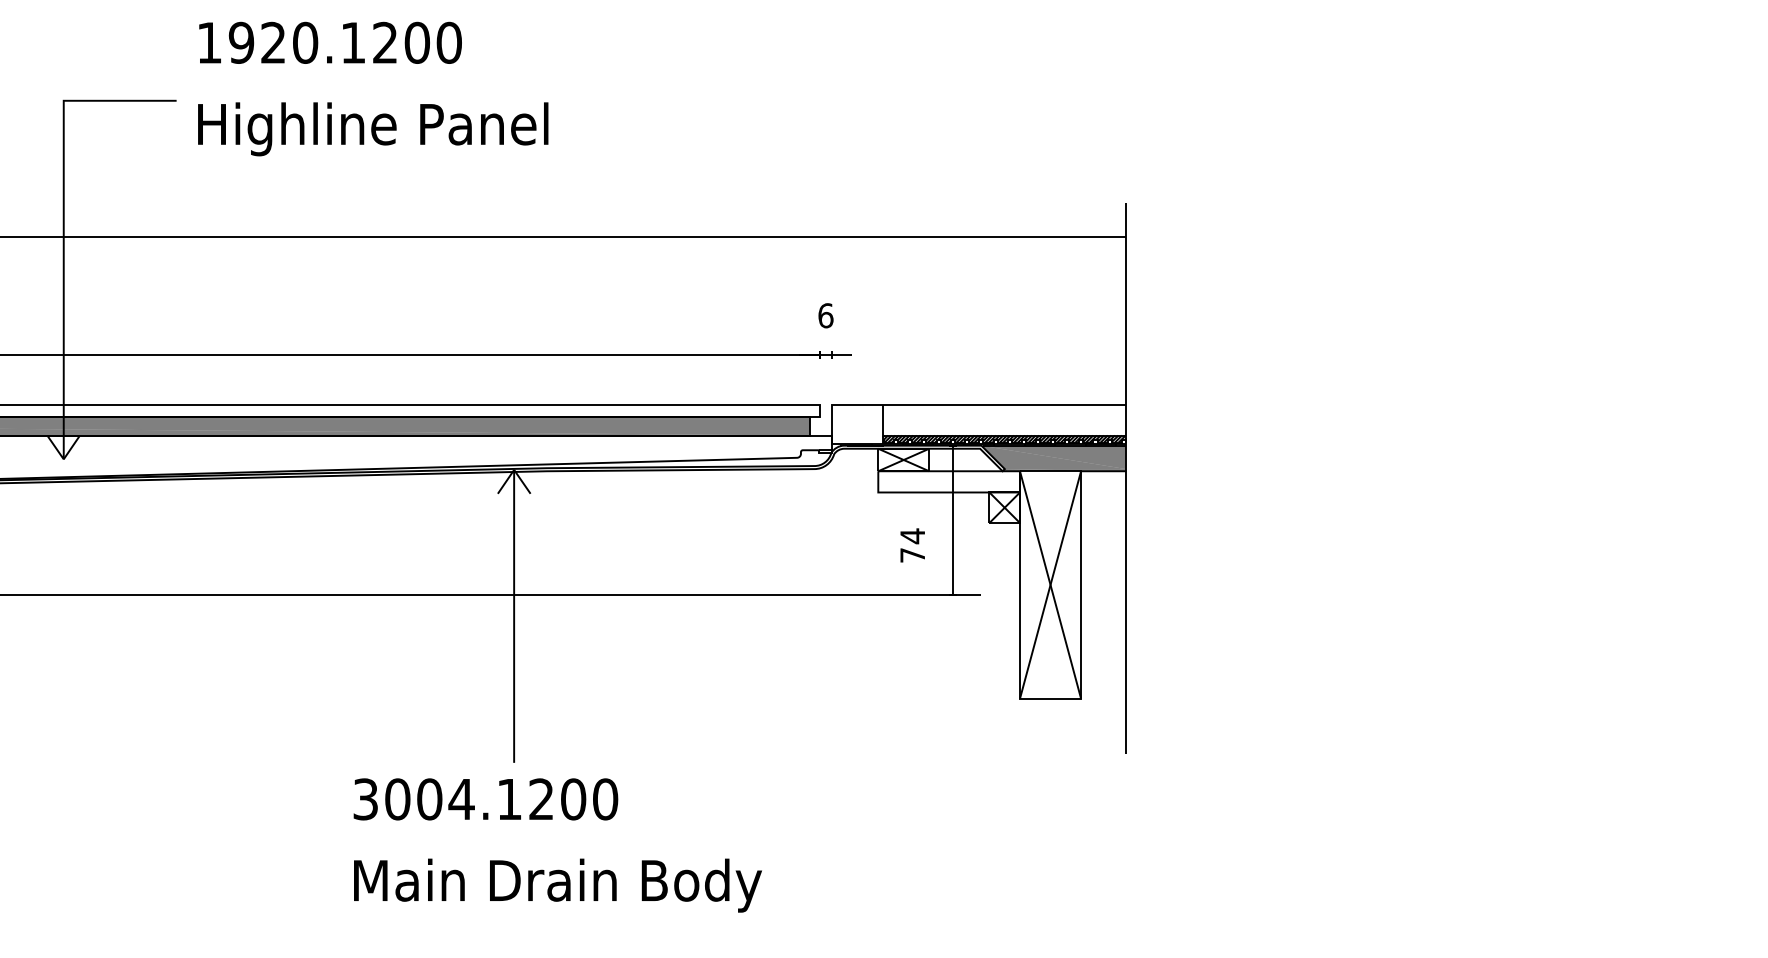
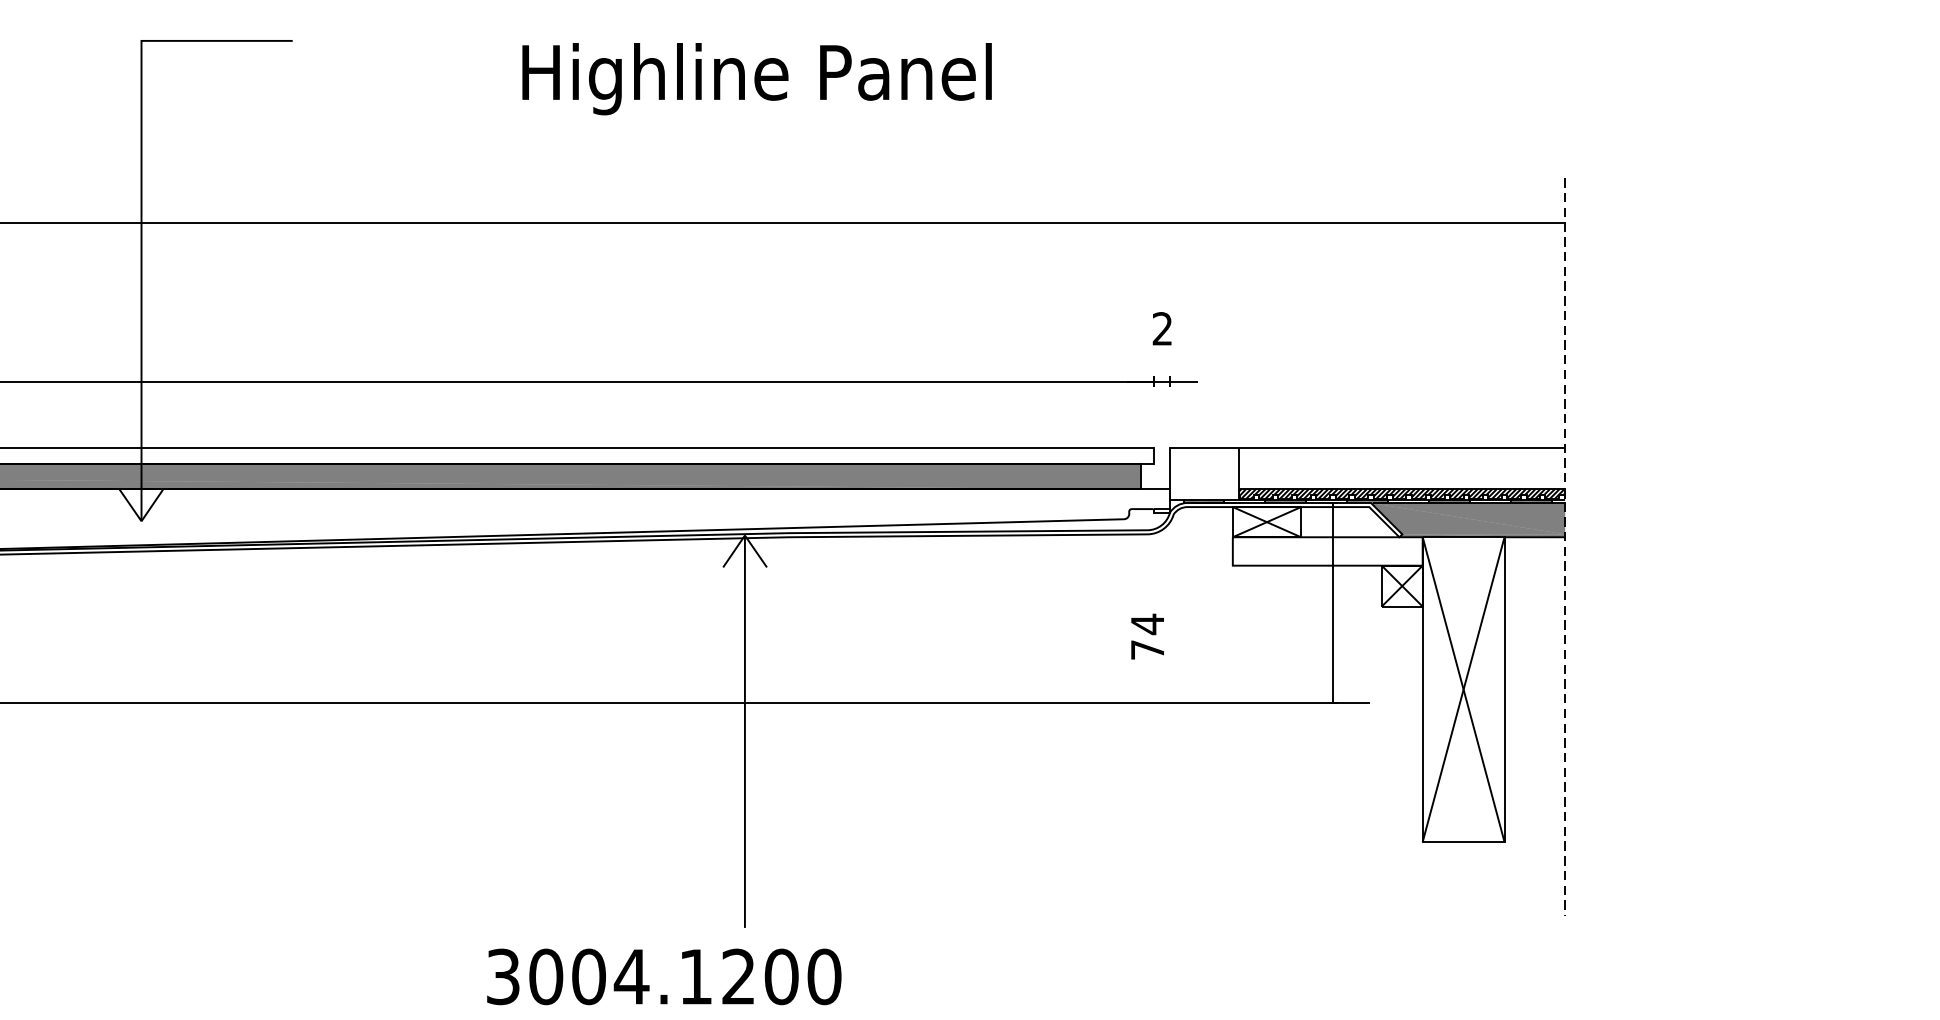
text: (373, 129) -> (757, 79), moved
text: (825, 315) -> (1162, 328), 6 -> 2
line: (1126, 479) -> (1565, 548), solid -> dashed
text: (912, 545) -> (1147, 636), moved
text: (485, 799) -> (663, 977), moved

